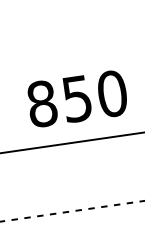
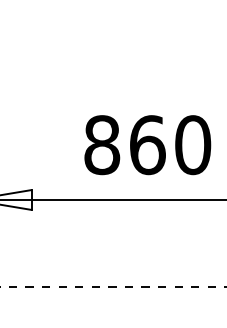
text: (77, 99) -> (147, 145), 850 -> 860

